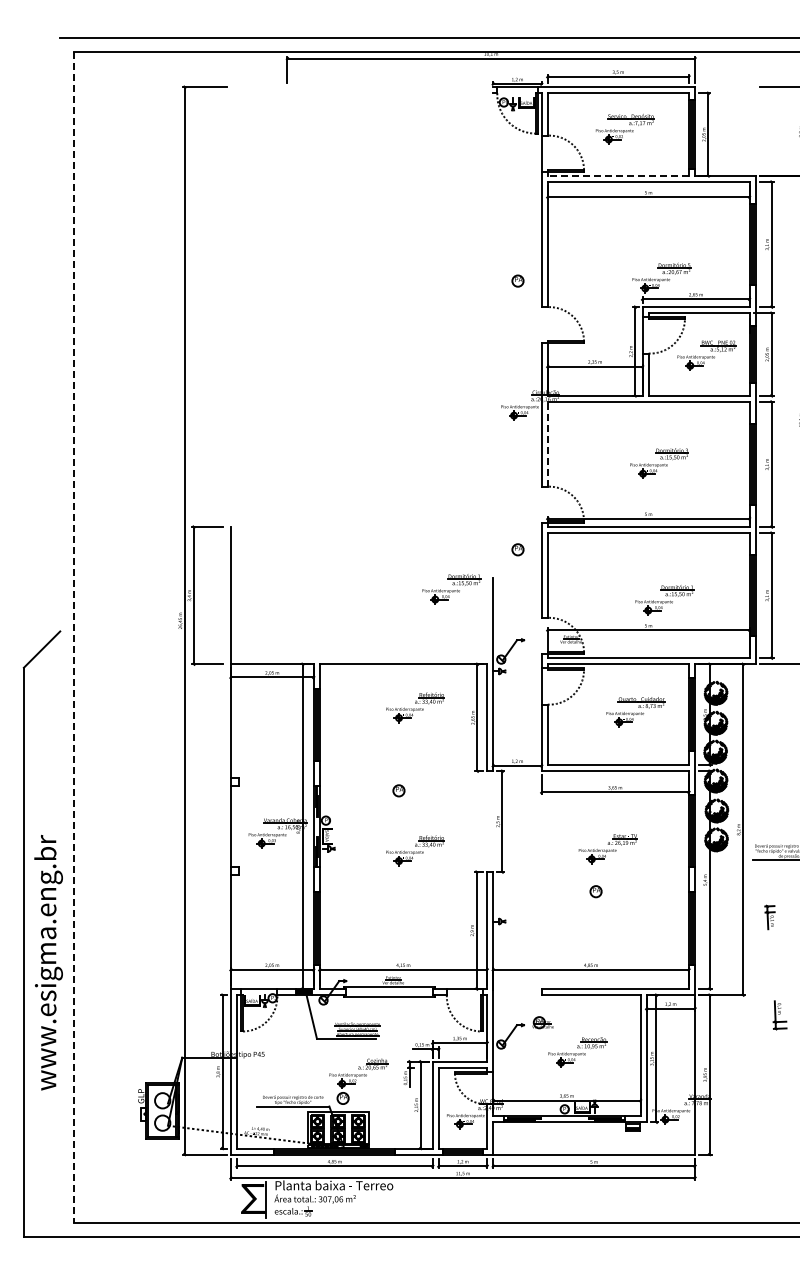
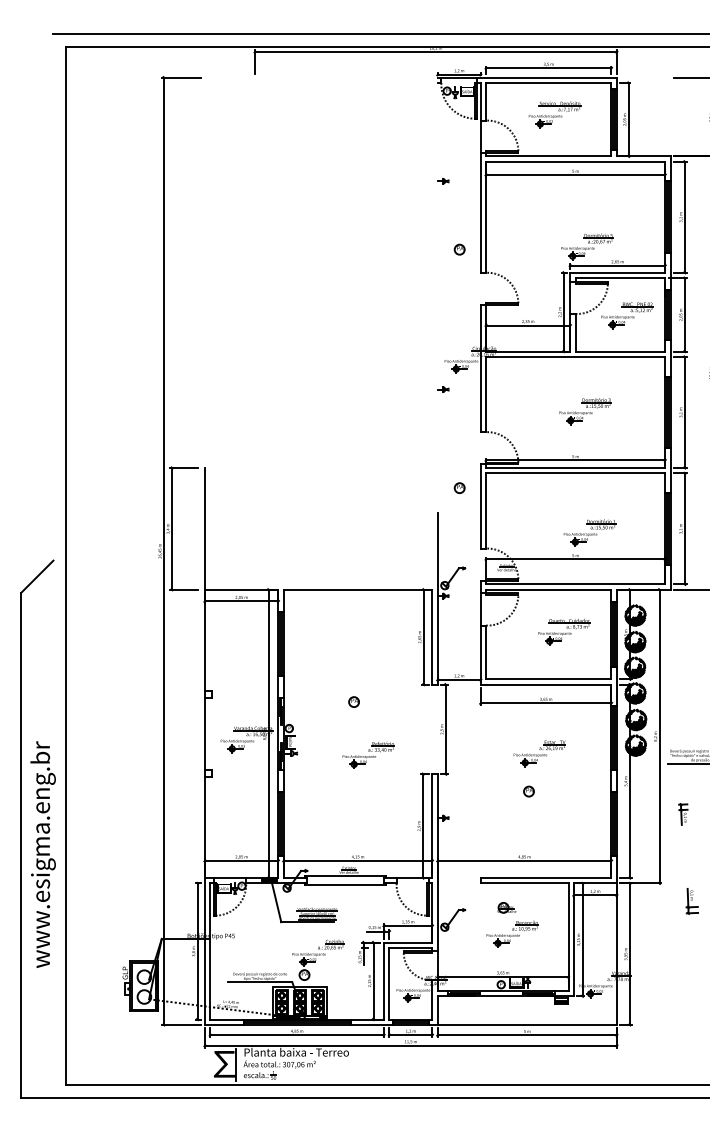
line: (618, 176) -> (548, 156), dashed -> solid
part: (499, 203) -> (443, 180), added
part: (499, 438) -> (443, 389), added
line: (547, 443) -> (485, 393), dashed -> solid
part: (451, 589) -> (400, 523), removed
line: (74, 637) -> (66, 566), dashed -> solid
part: (415, 707) -> (368, 628), removed
part: (542, 1022) -> (506, 907), moved

